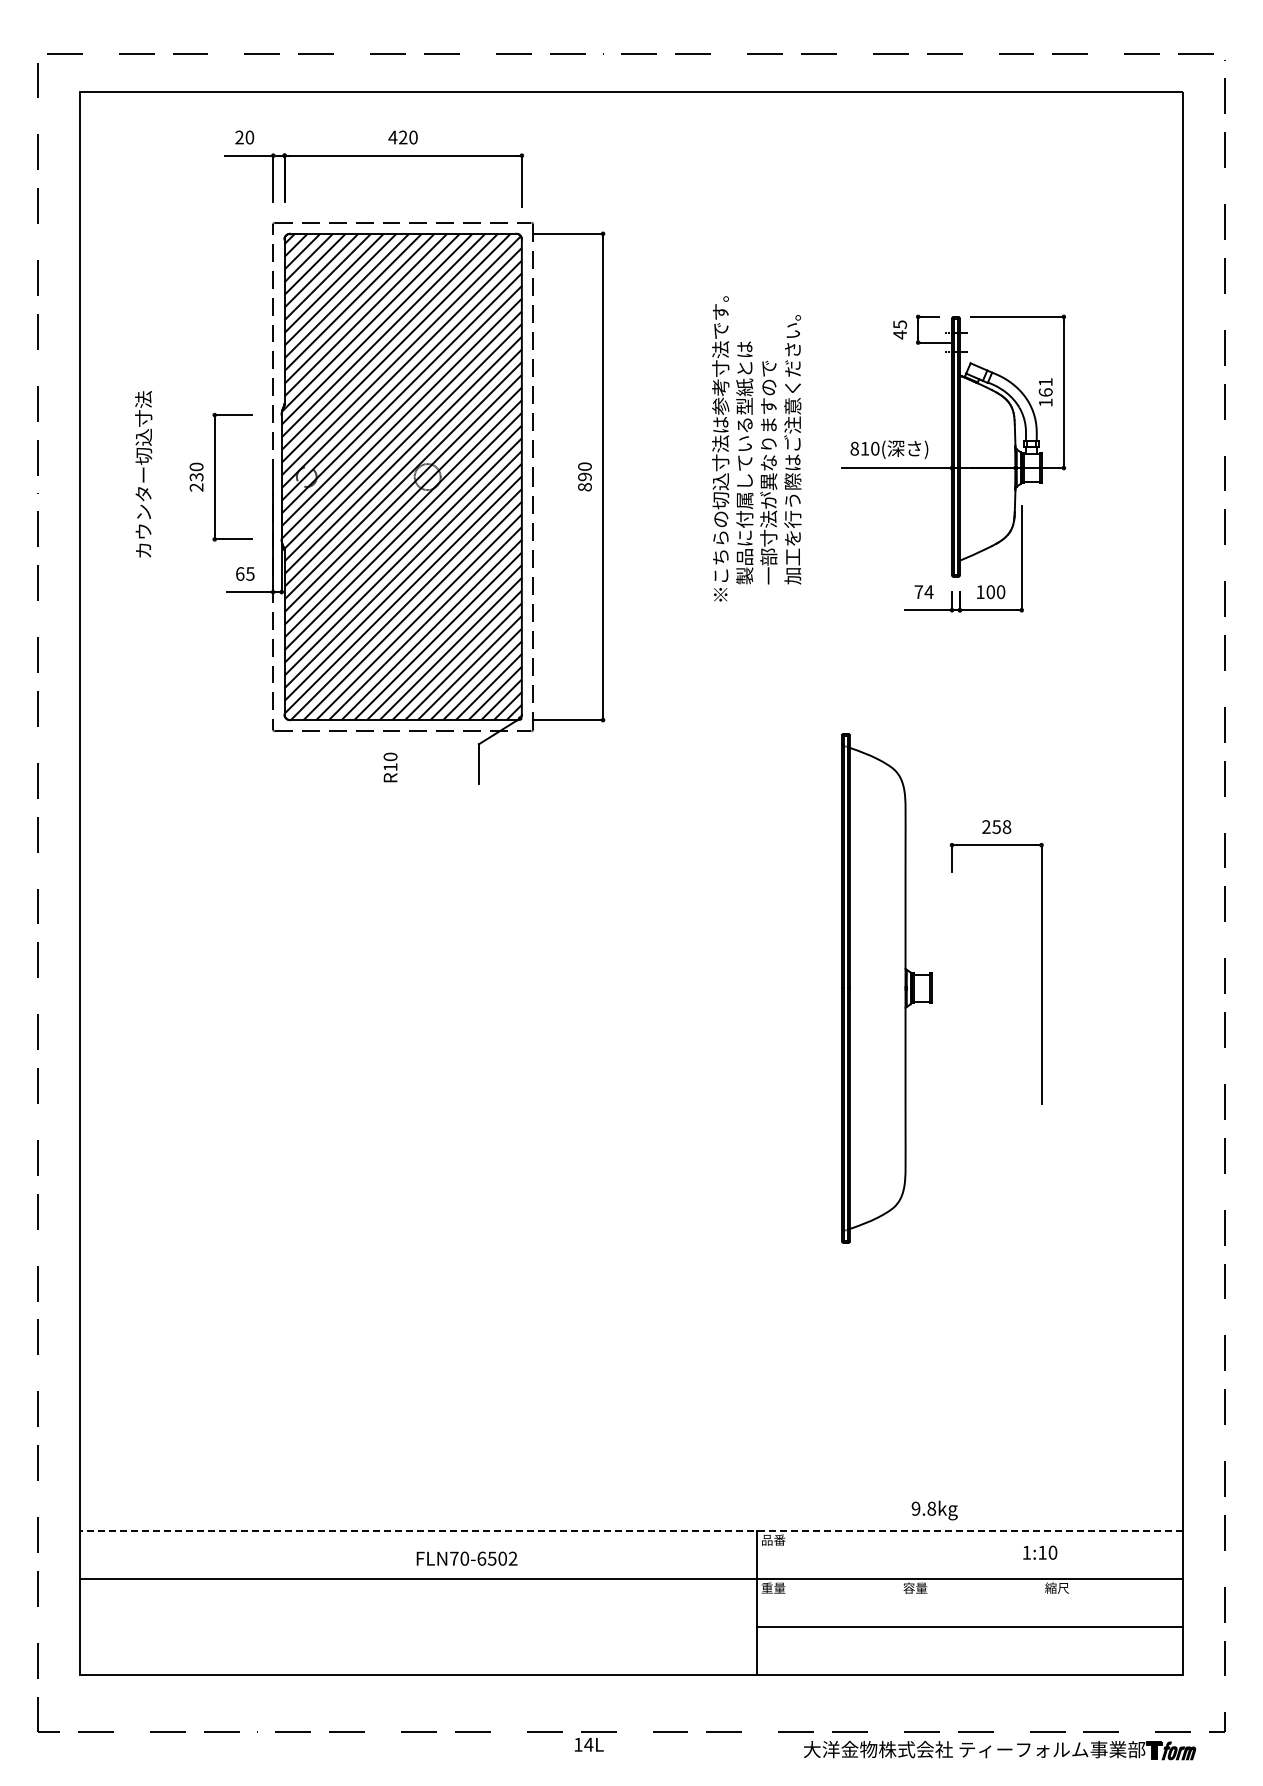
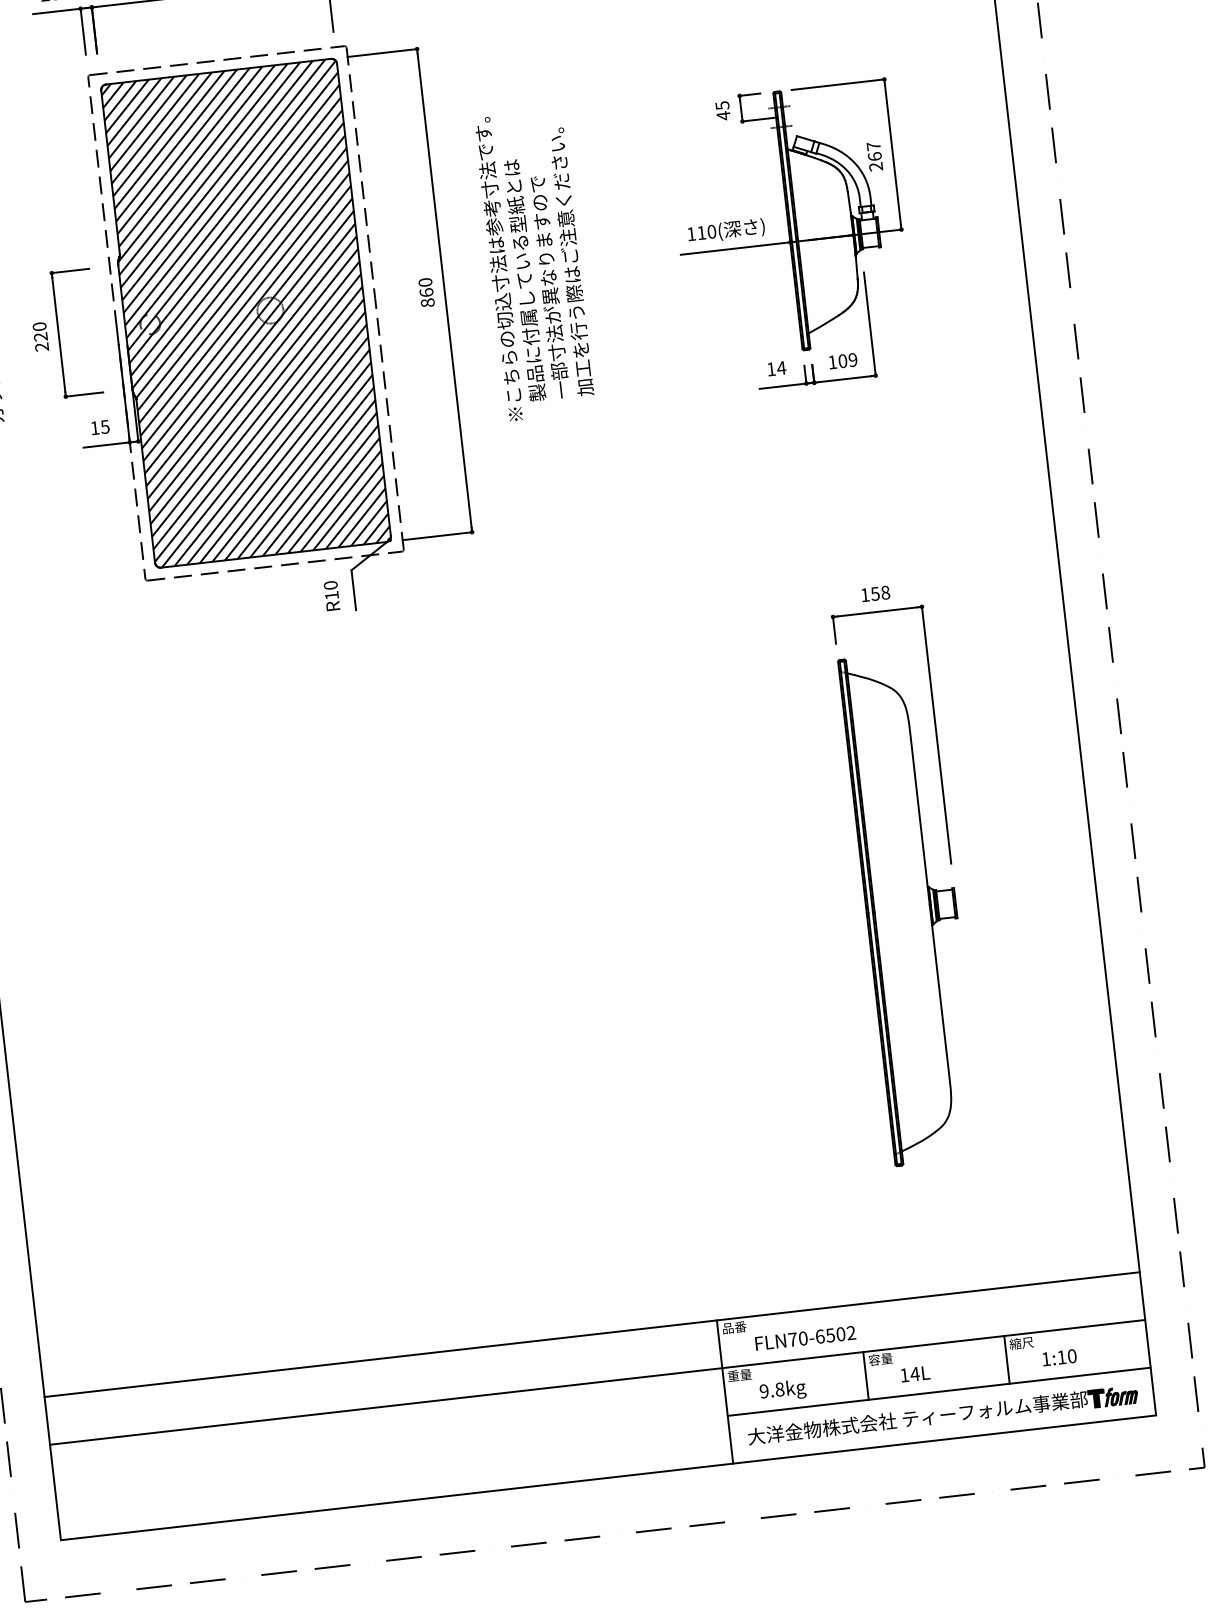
text: (1045, 392) -> (874, 156), 161 -> 267
text: (756, 448) -> (534, 264), moved
text: (854, 448) -> (691, 233), 810( -> 110(
text: (584, 476) -> (426, 292), 890 -> 860
text: (196, 477) -> (40, 337), 230 -> 220
text: (240, 573) -> (95, 427), 65 -> 15
text: (918, 591) -> (771, 368), 74 -> 14
text: (1000, 592) -> (852, 360), 100 -> 109
text: (390, 767) -> (331, 595), moved
text: (986, 826) -> (865, 594), 258 -> 158
part: (886, 988) -> (910, 908), moved
text: (934, 1510) -> (782, 1390), moved
line: (631, 1530) -> (592, 1334), dashed -> solid
text: (1040, 1552) -> (1059, 1357), moved
text: (466, 1558) -> (804, 1338), moved
line: (898, 1602) -> (865, 1375), added
line: (1040, 1602) -> (1006, 1359), added
text: (589, 1744) -> (915, 1373), moved
part: (1000, 1750) -> (943, 1415), moved

